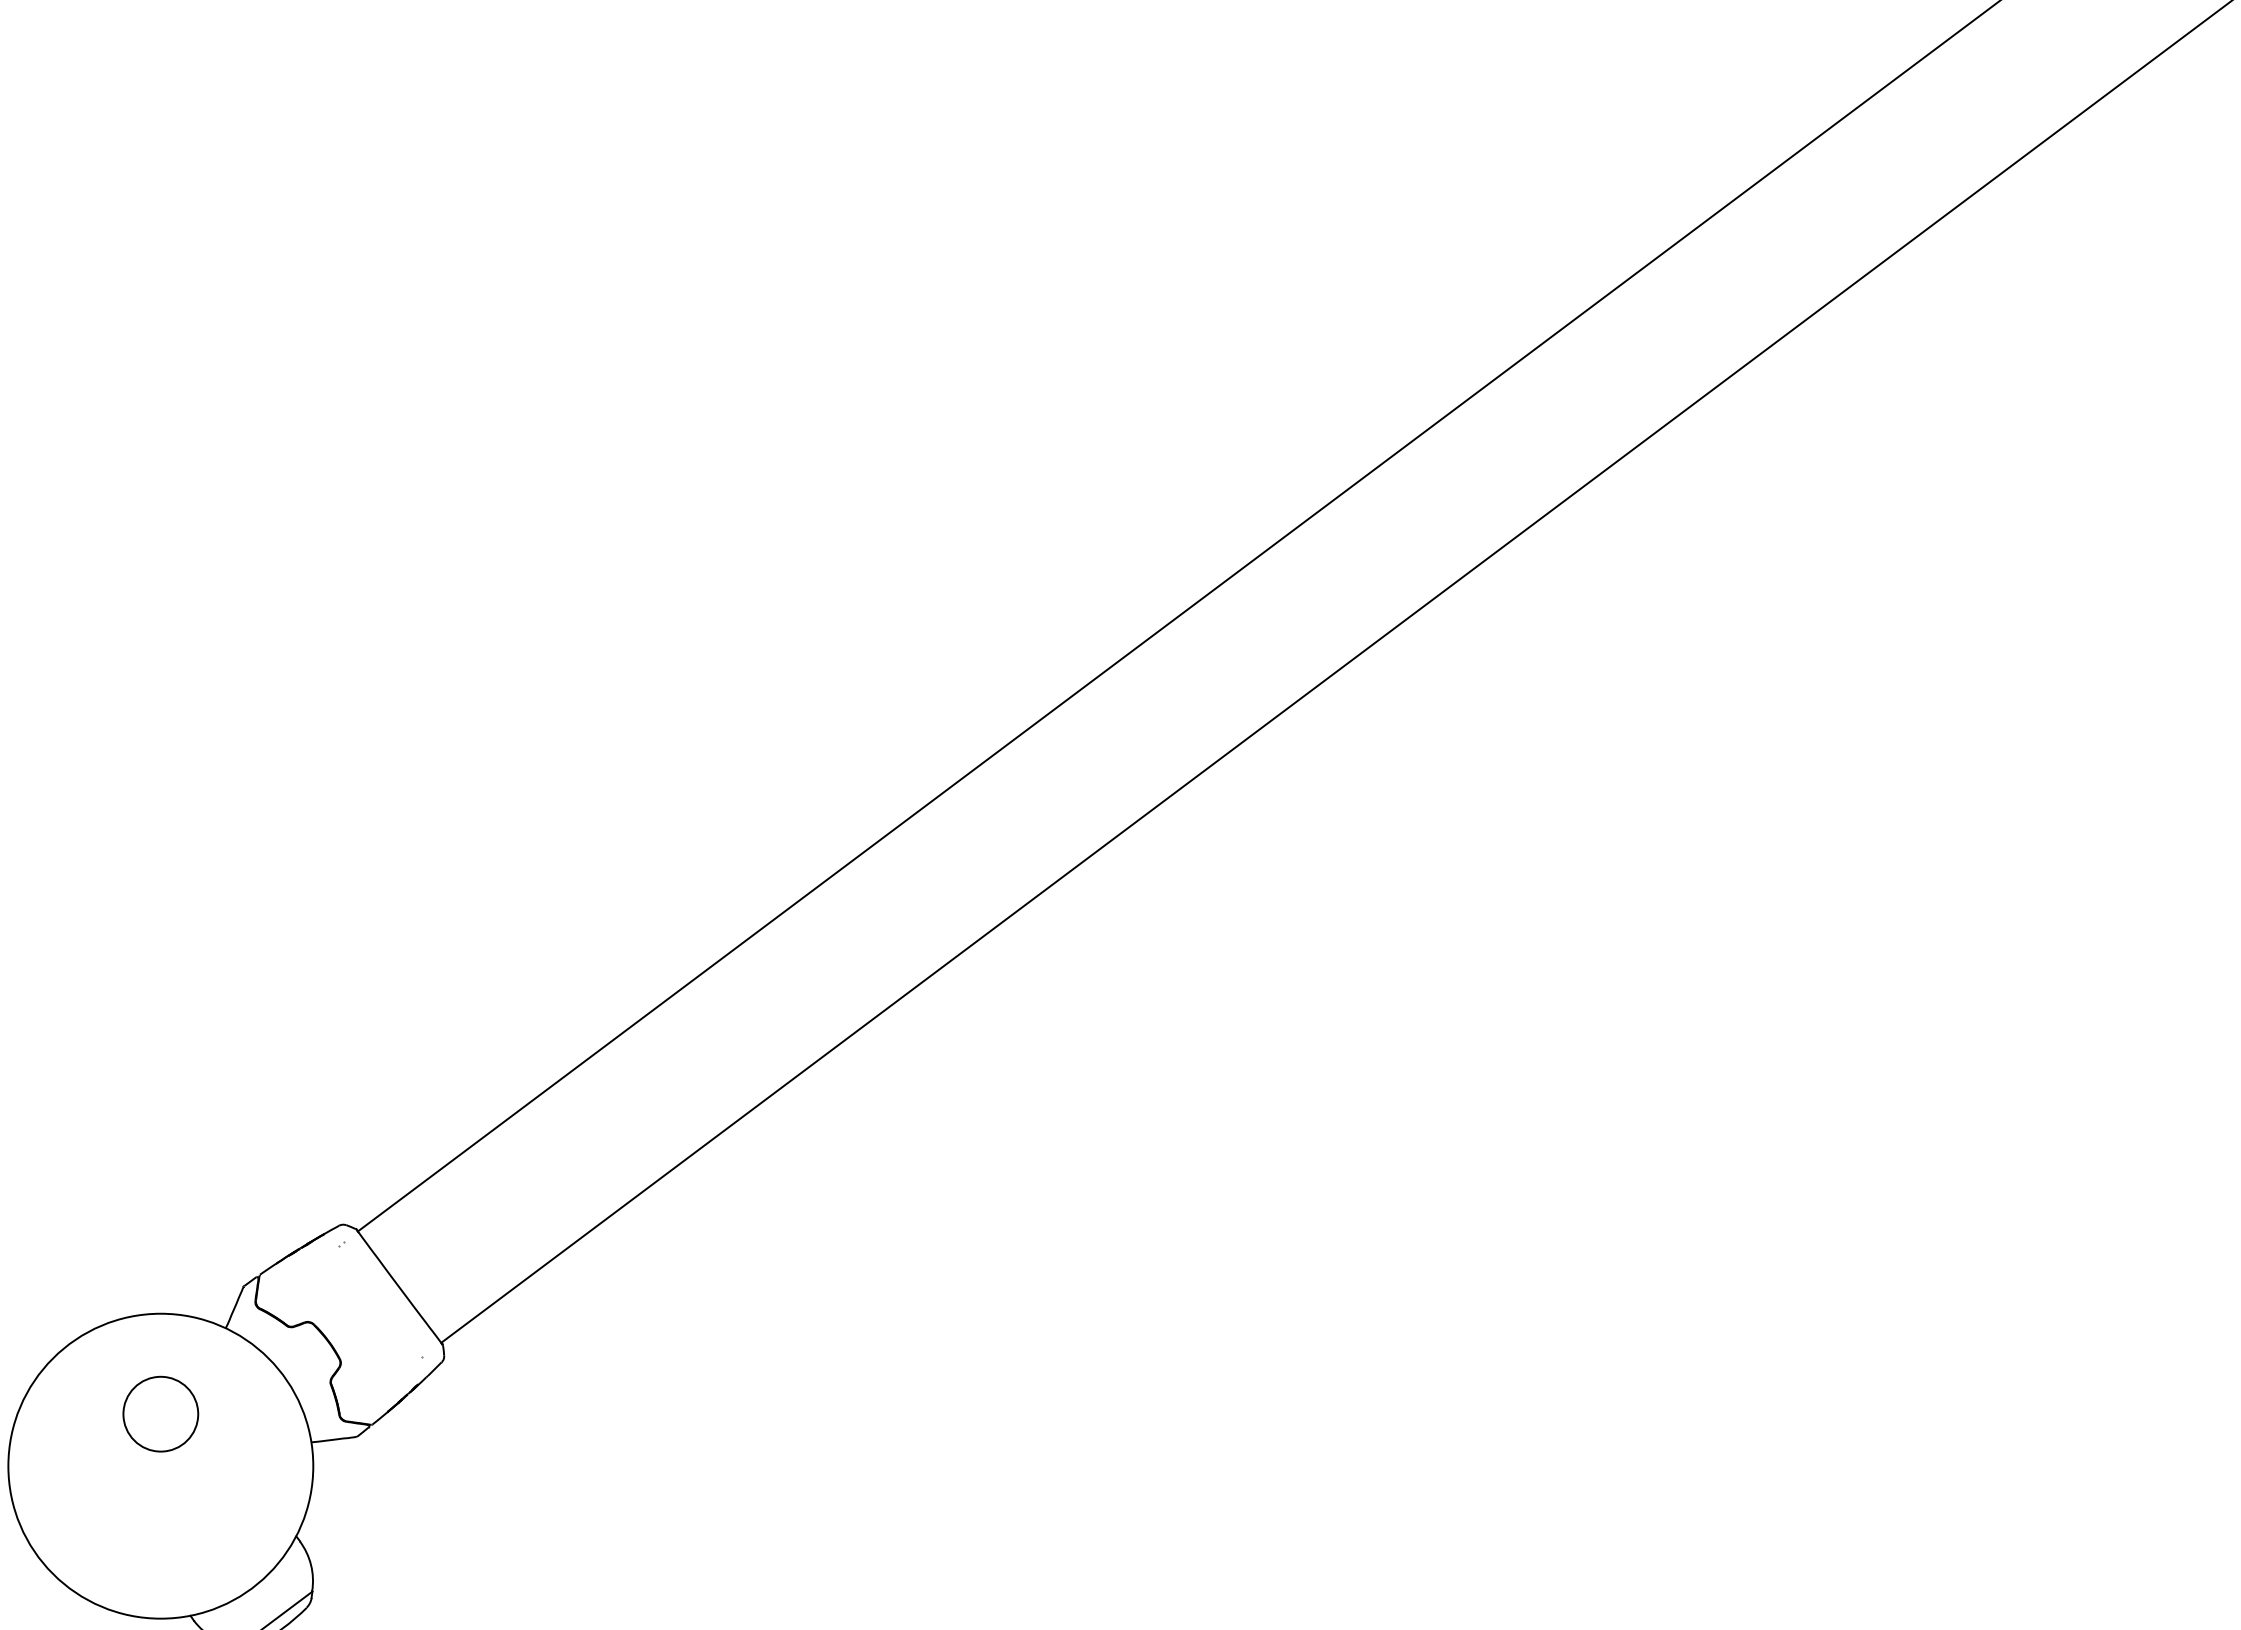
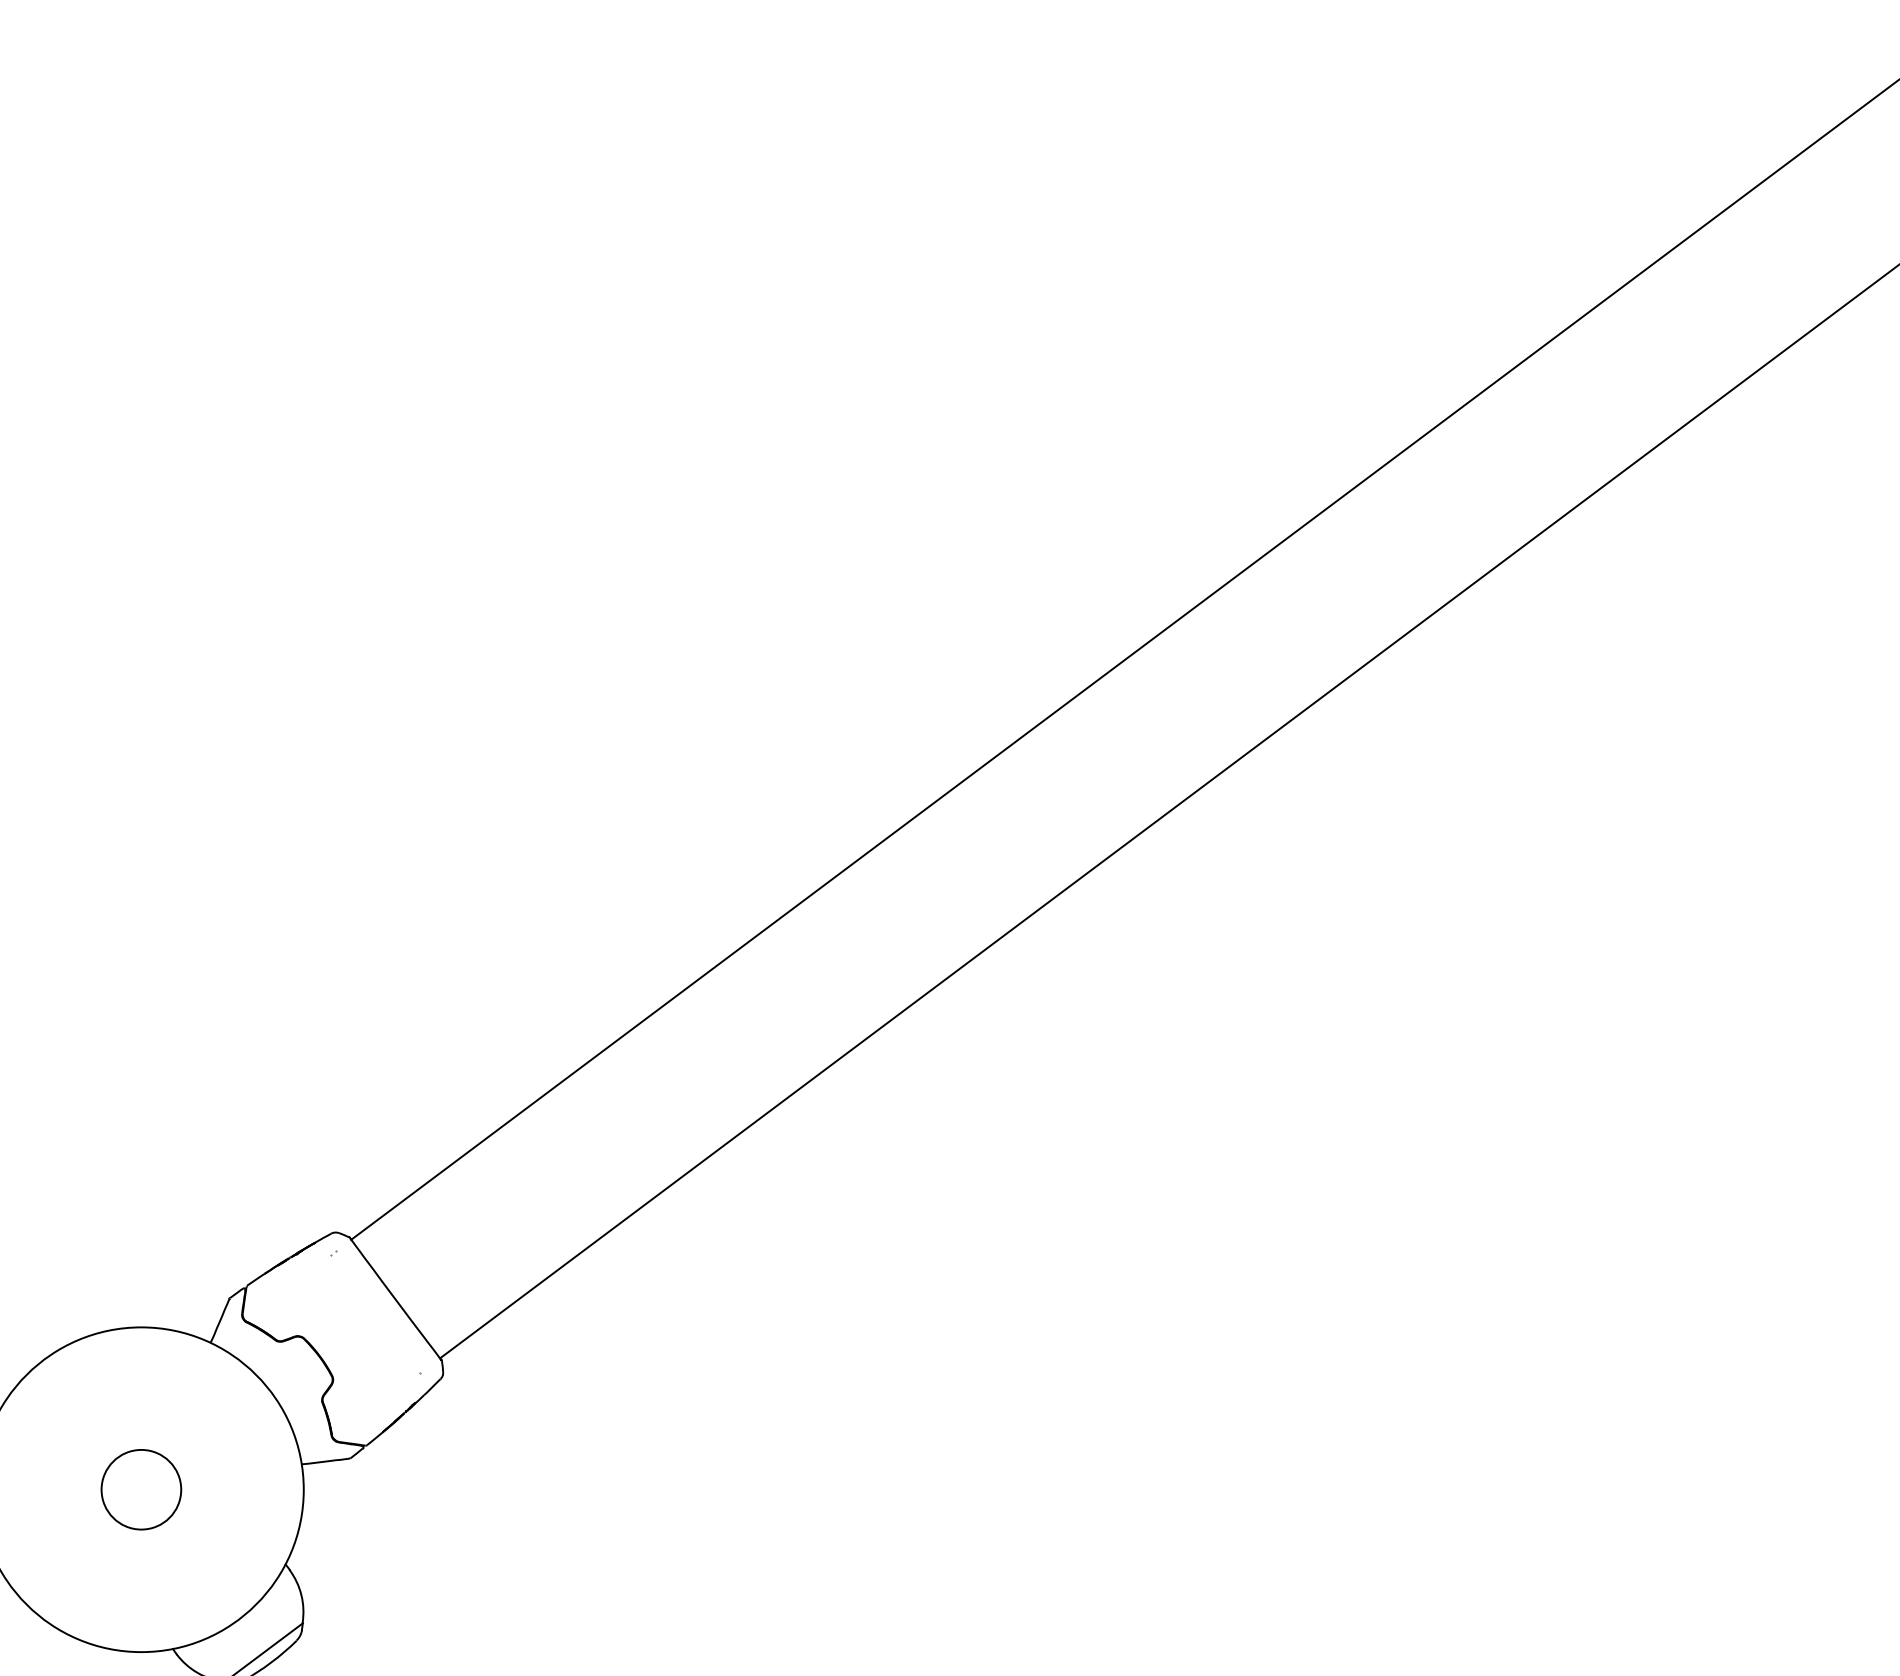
circle: (160, 1413) -> (141, 1489), moved

